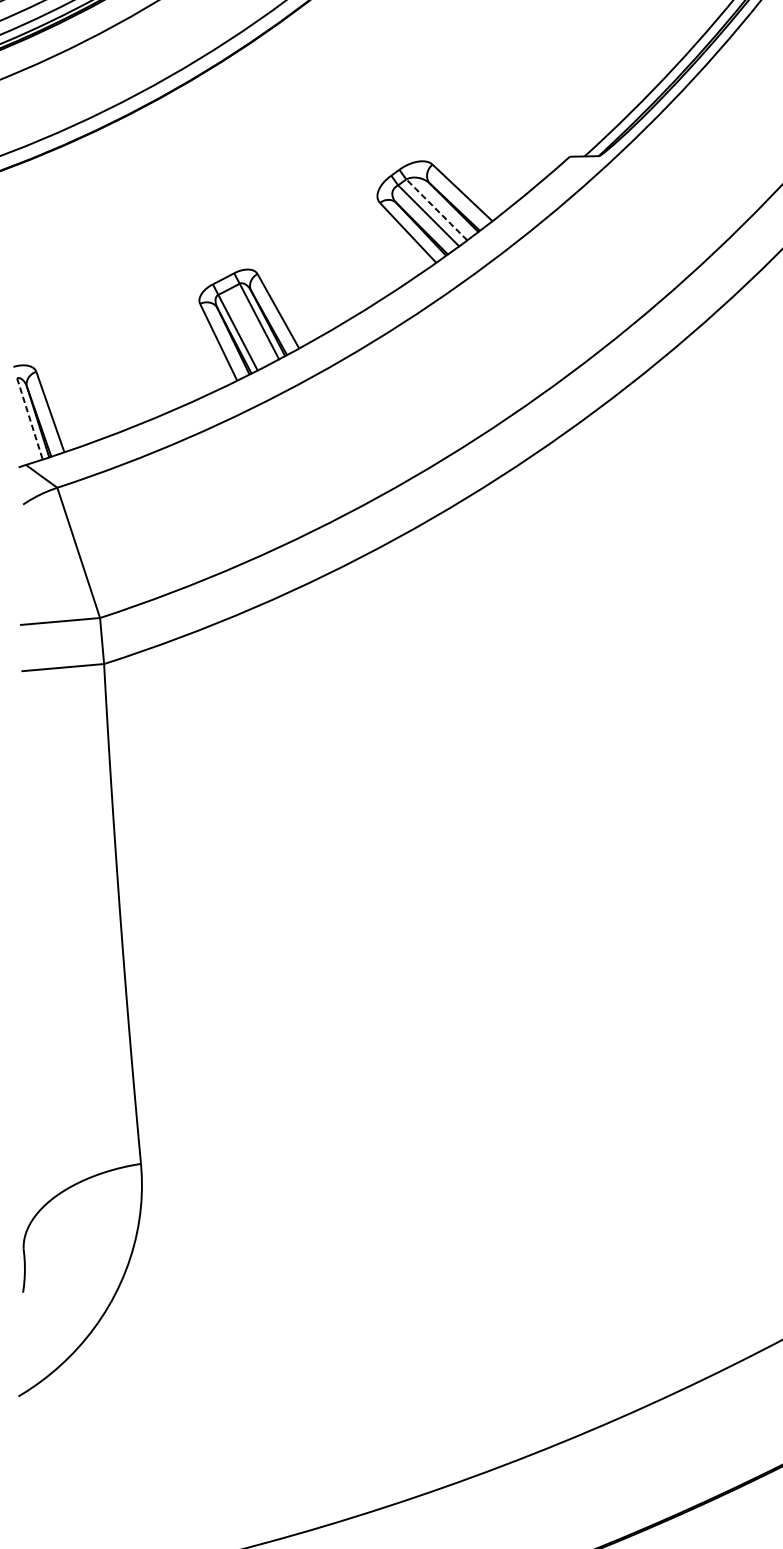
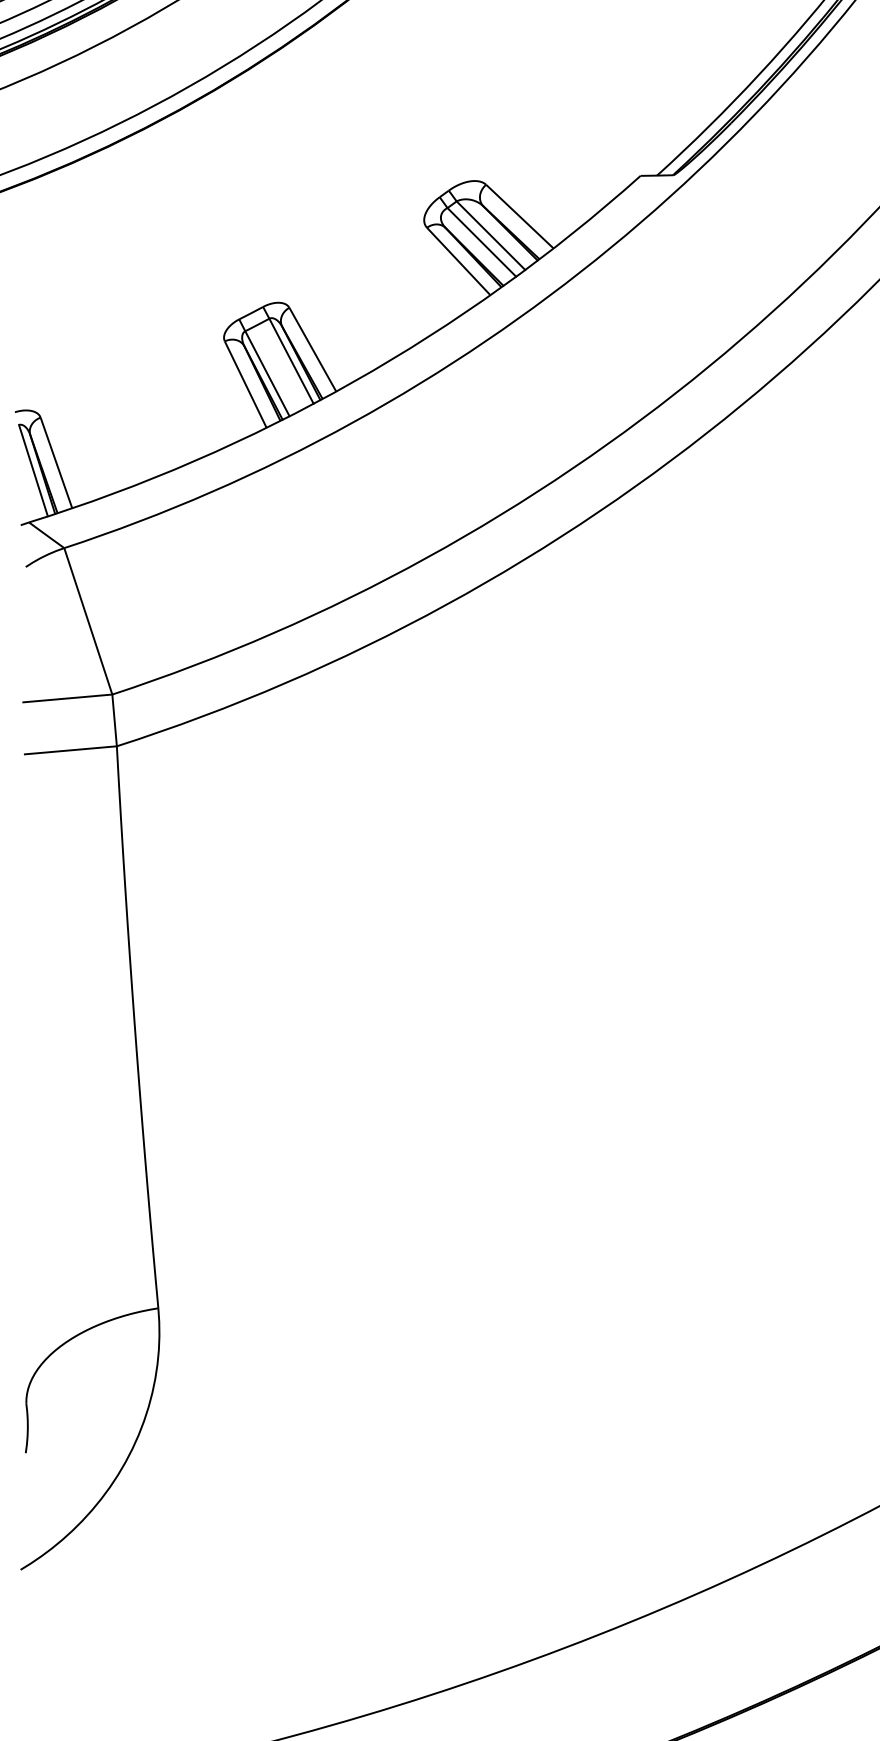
line: (436, 209) -> (490, 235), dashed -> solid
line: (29, 418) -> (33, 470), dashed -> solid

